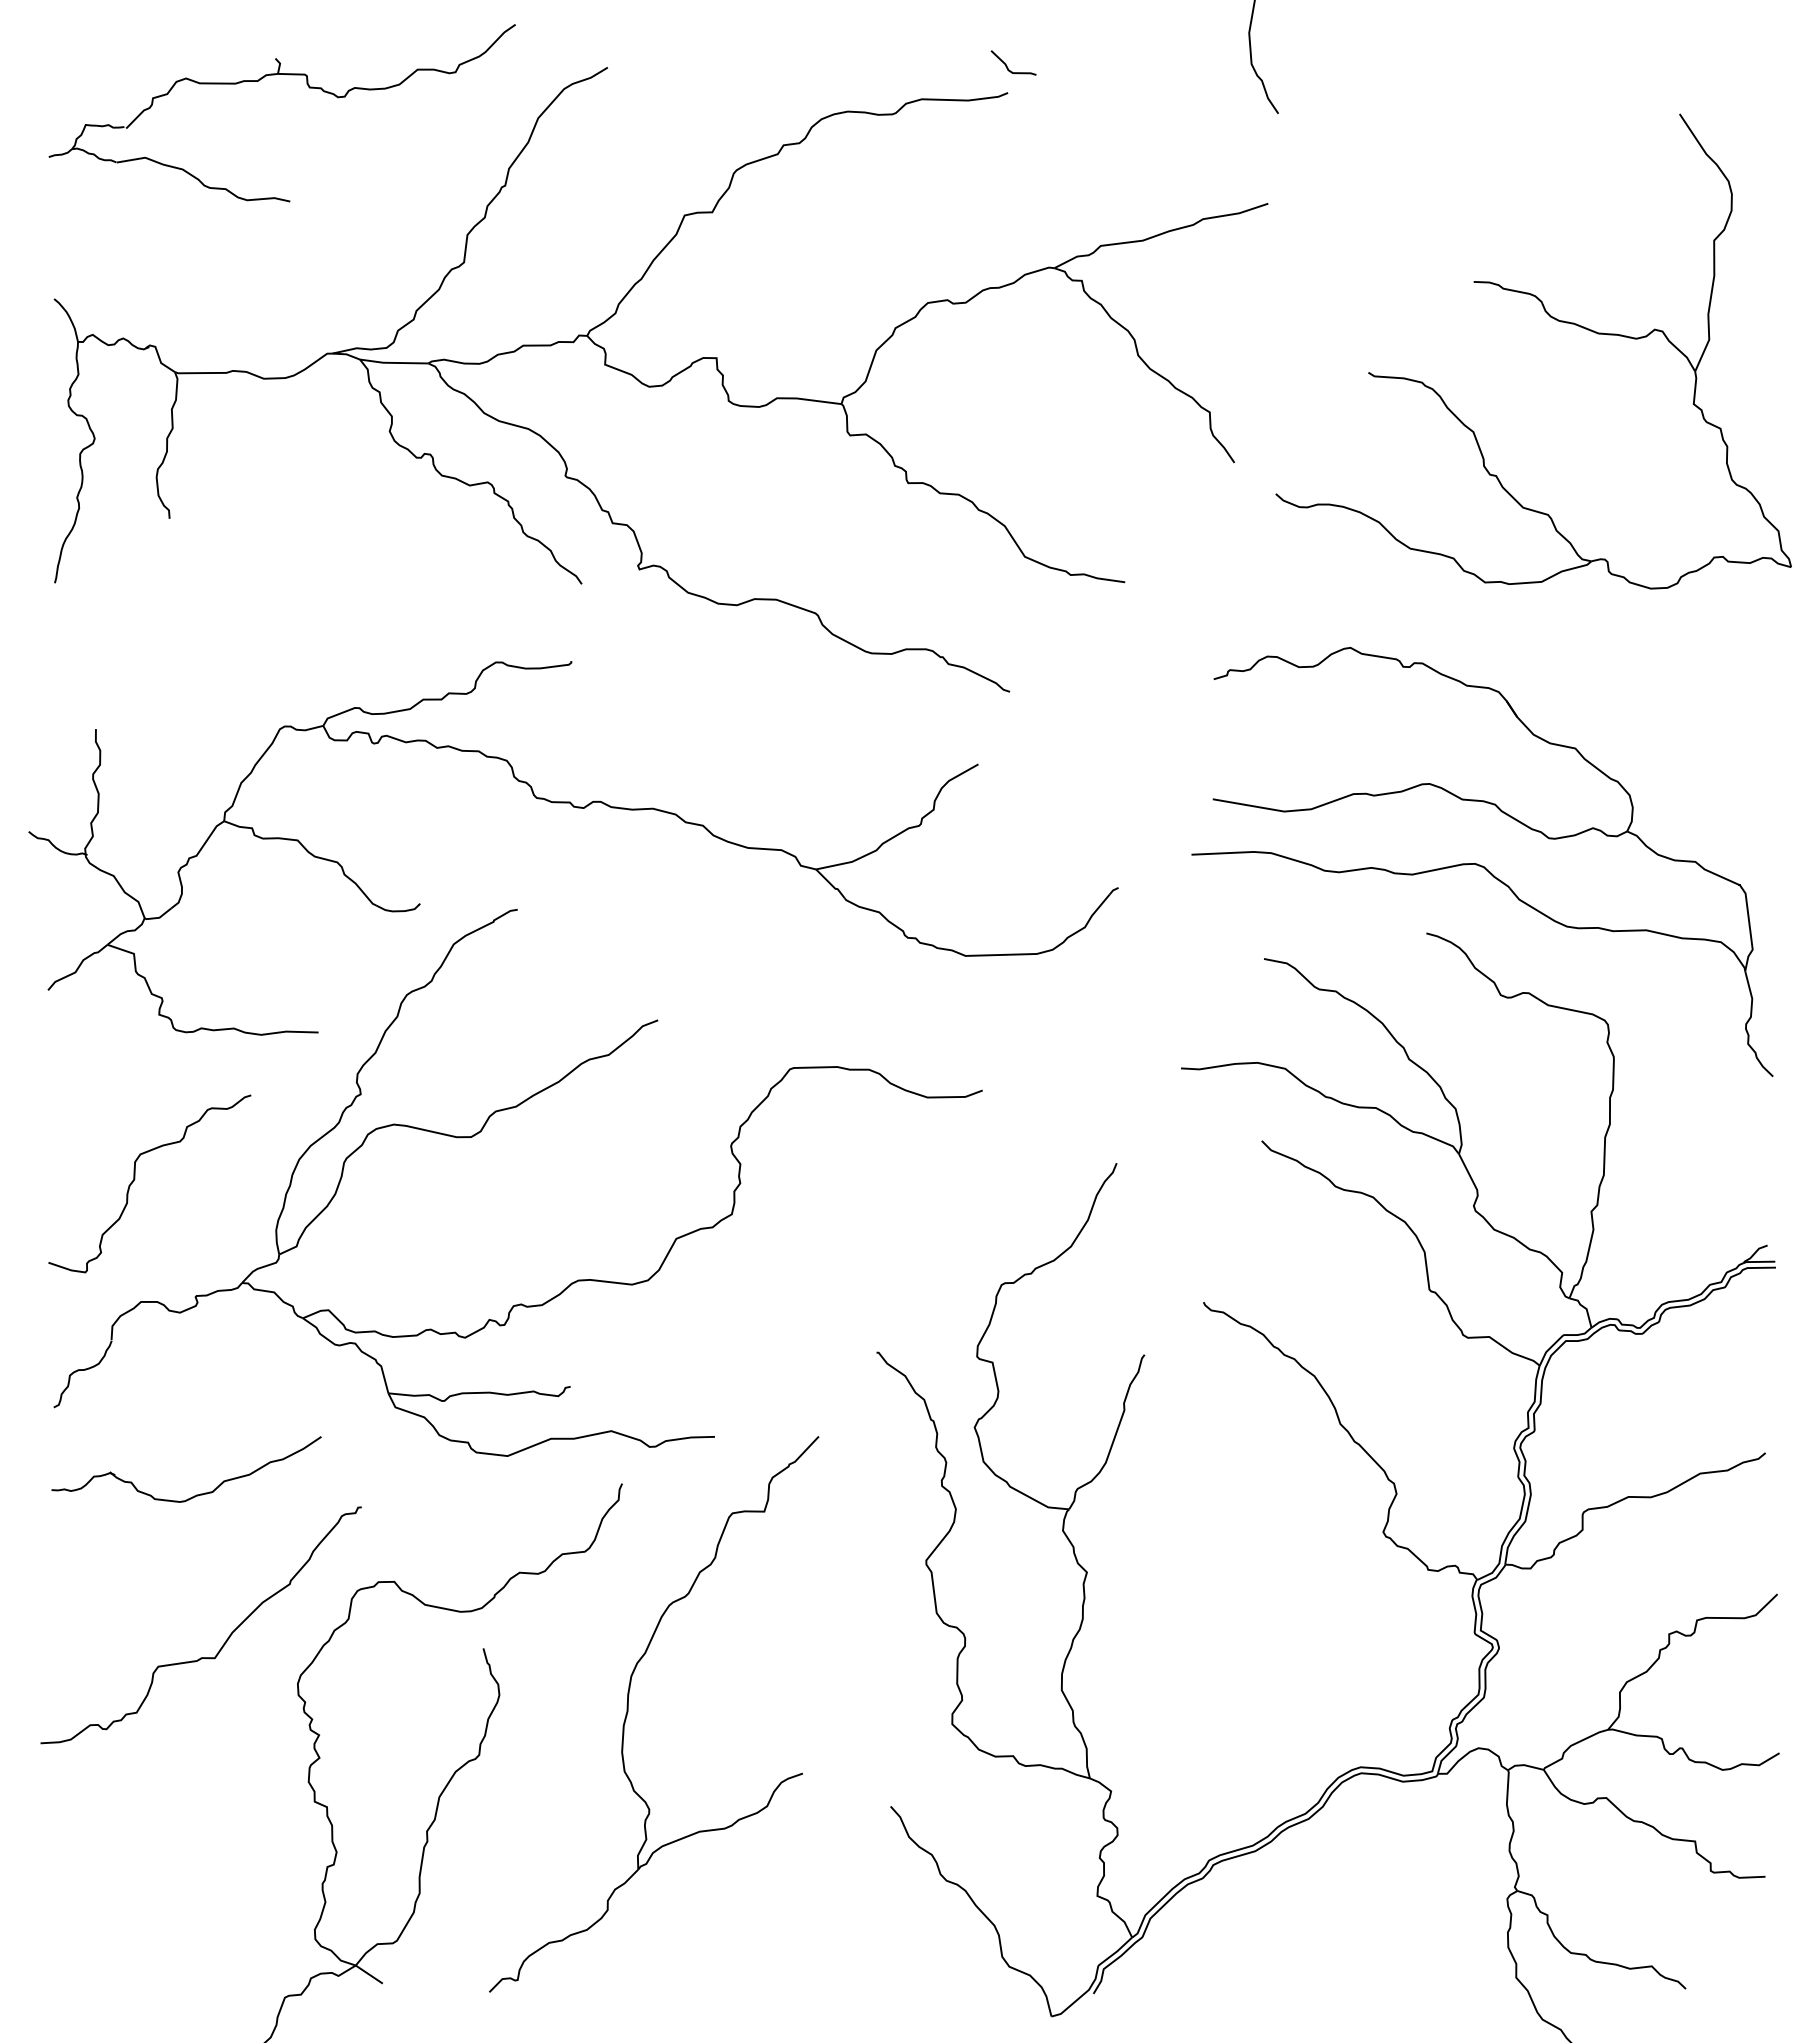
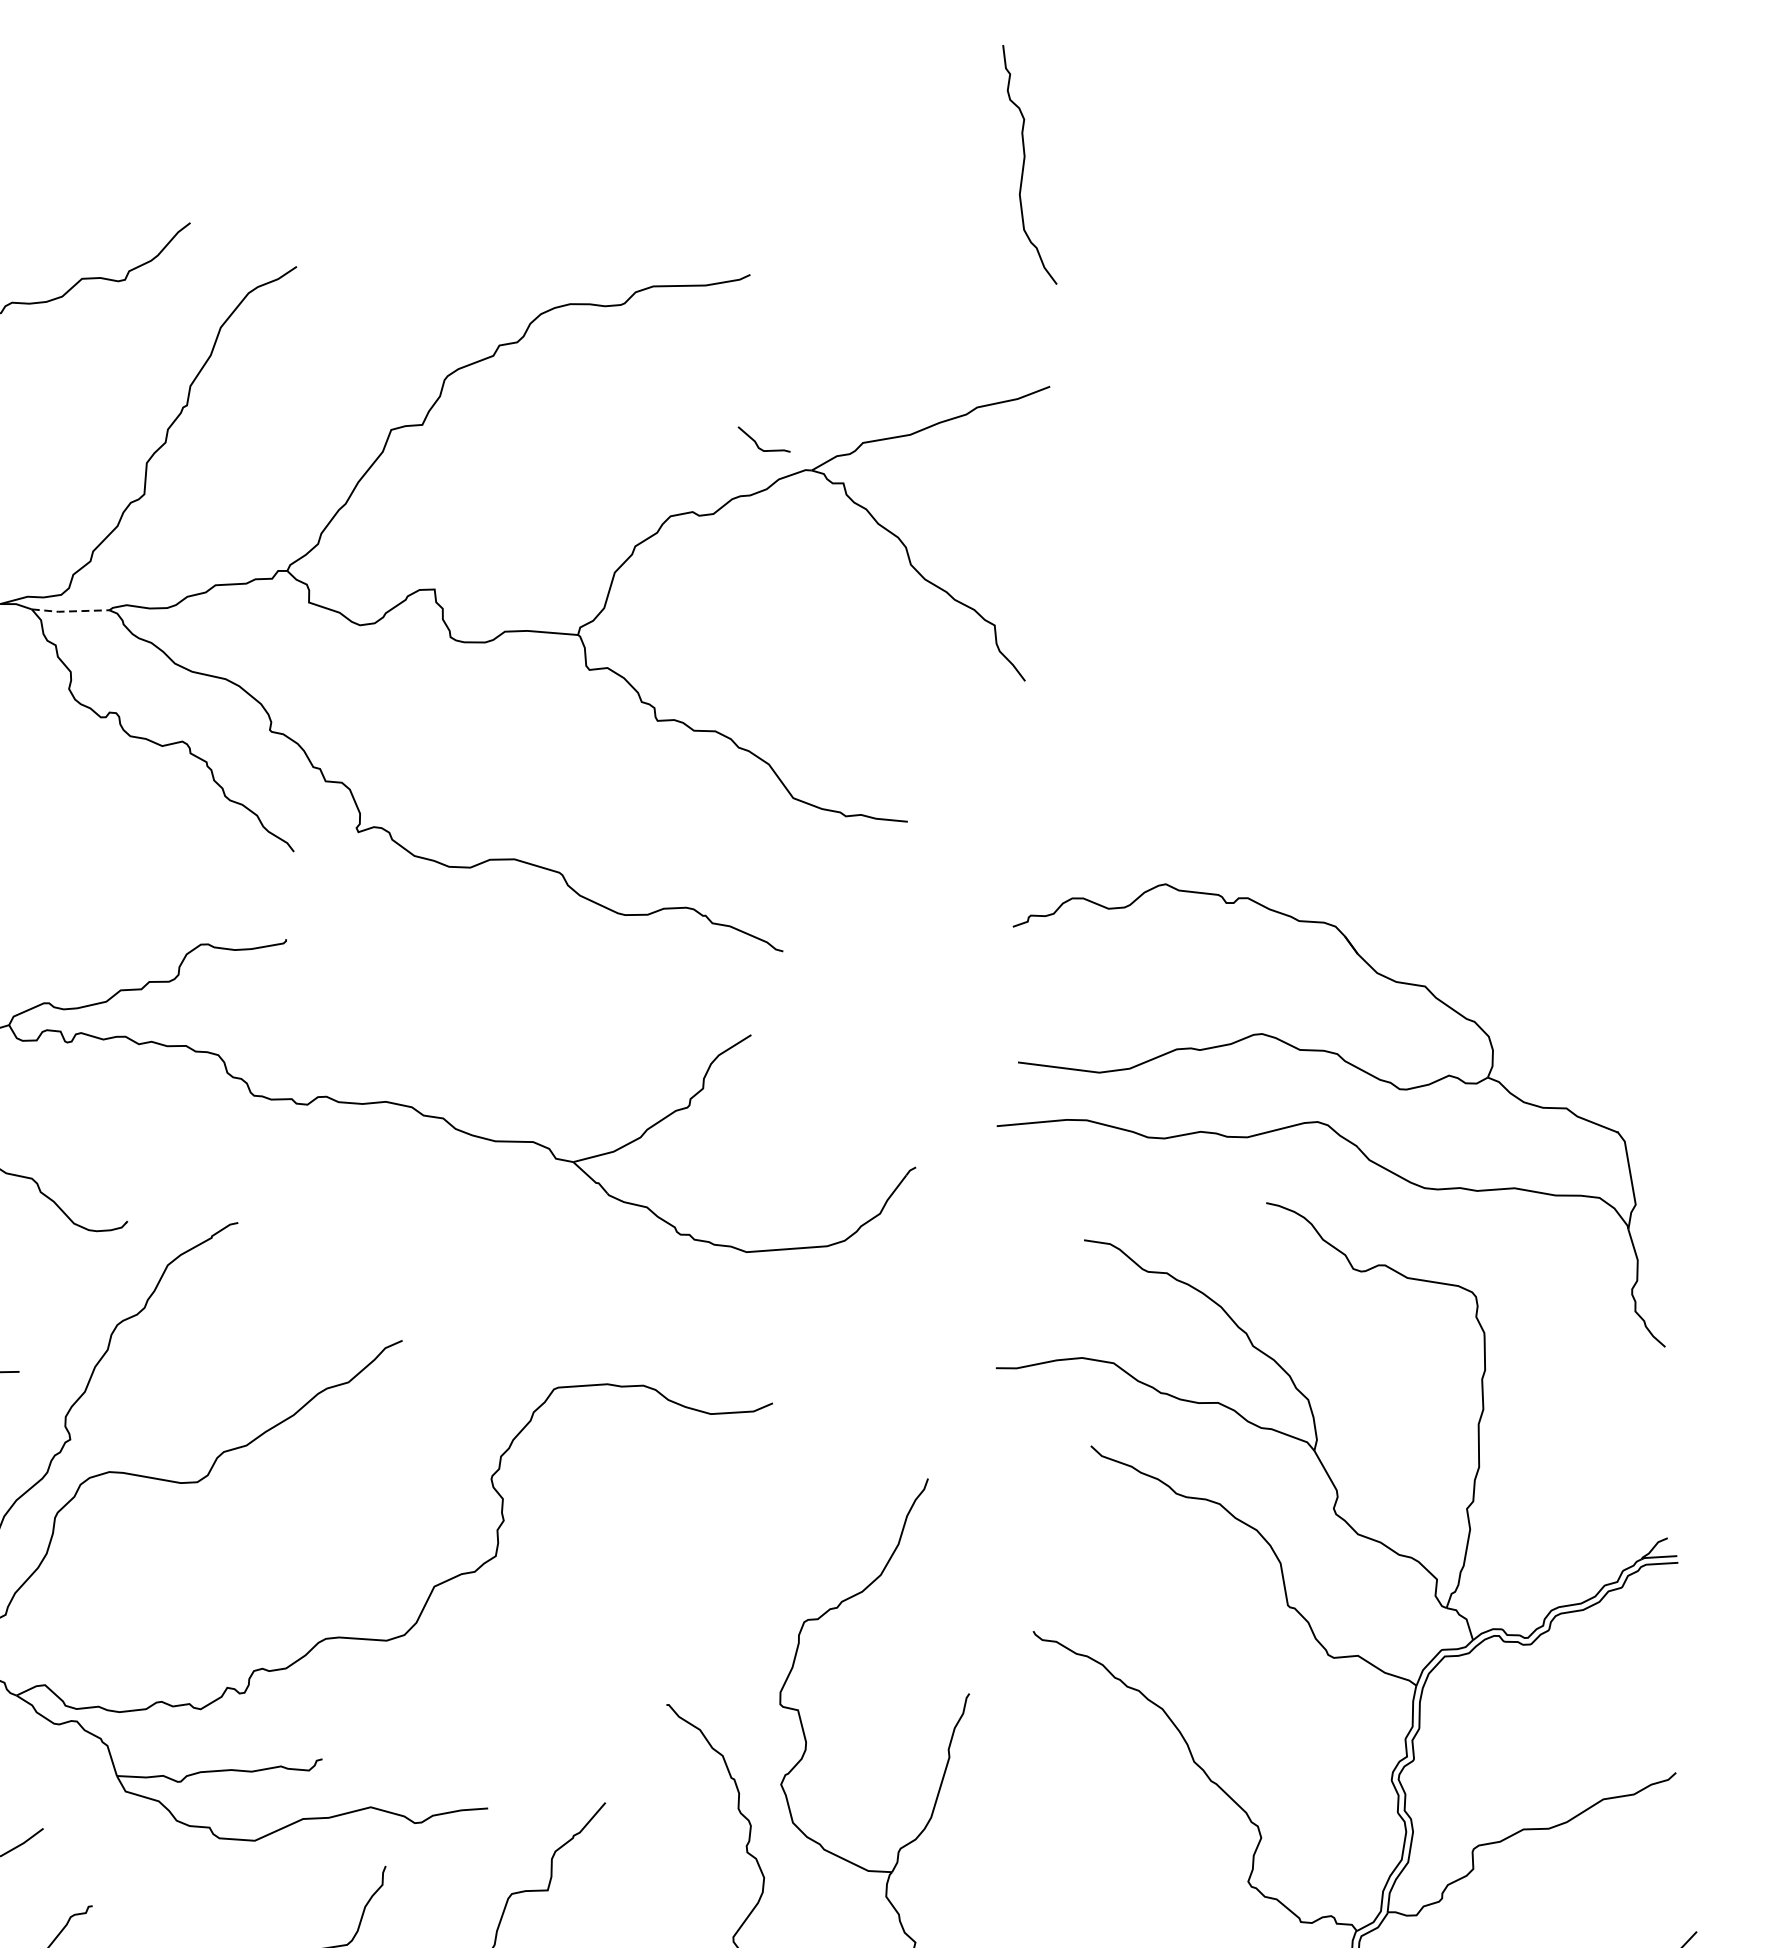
curve: (1007, 65) -> (757, 442), moved
part: (1550, 317) -> (1374, 500), removed
line: (394, 362) -> (70, 610), solid -> dashed

